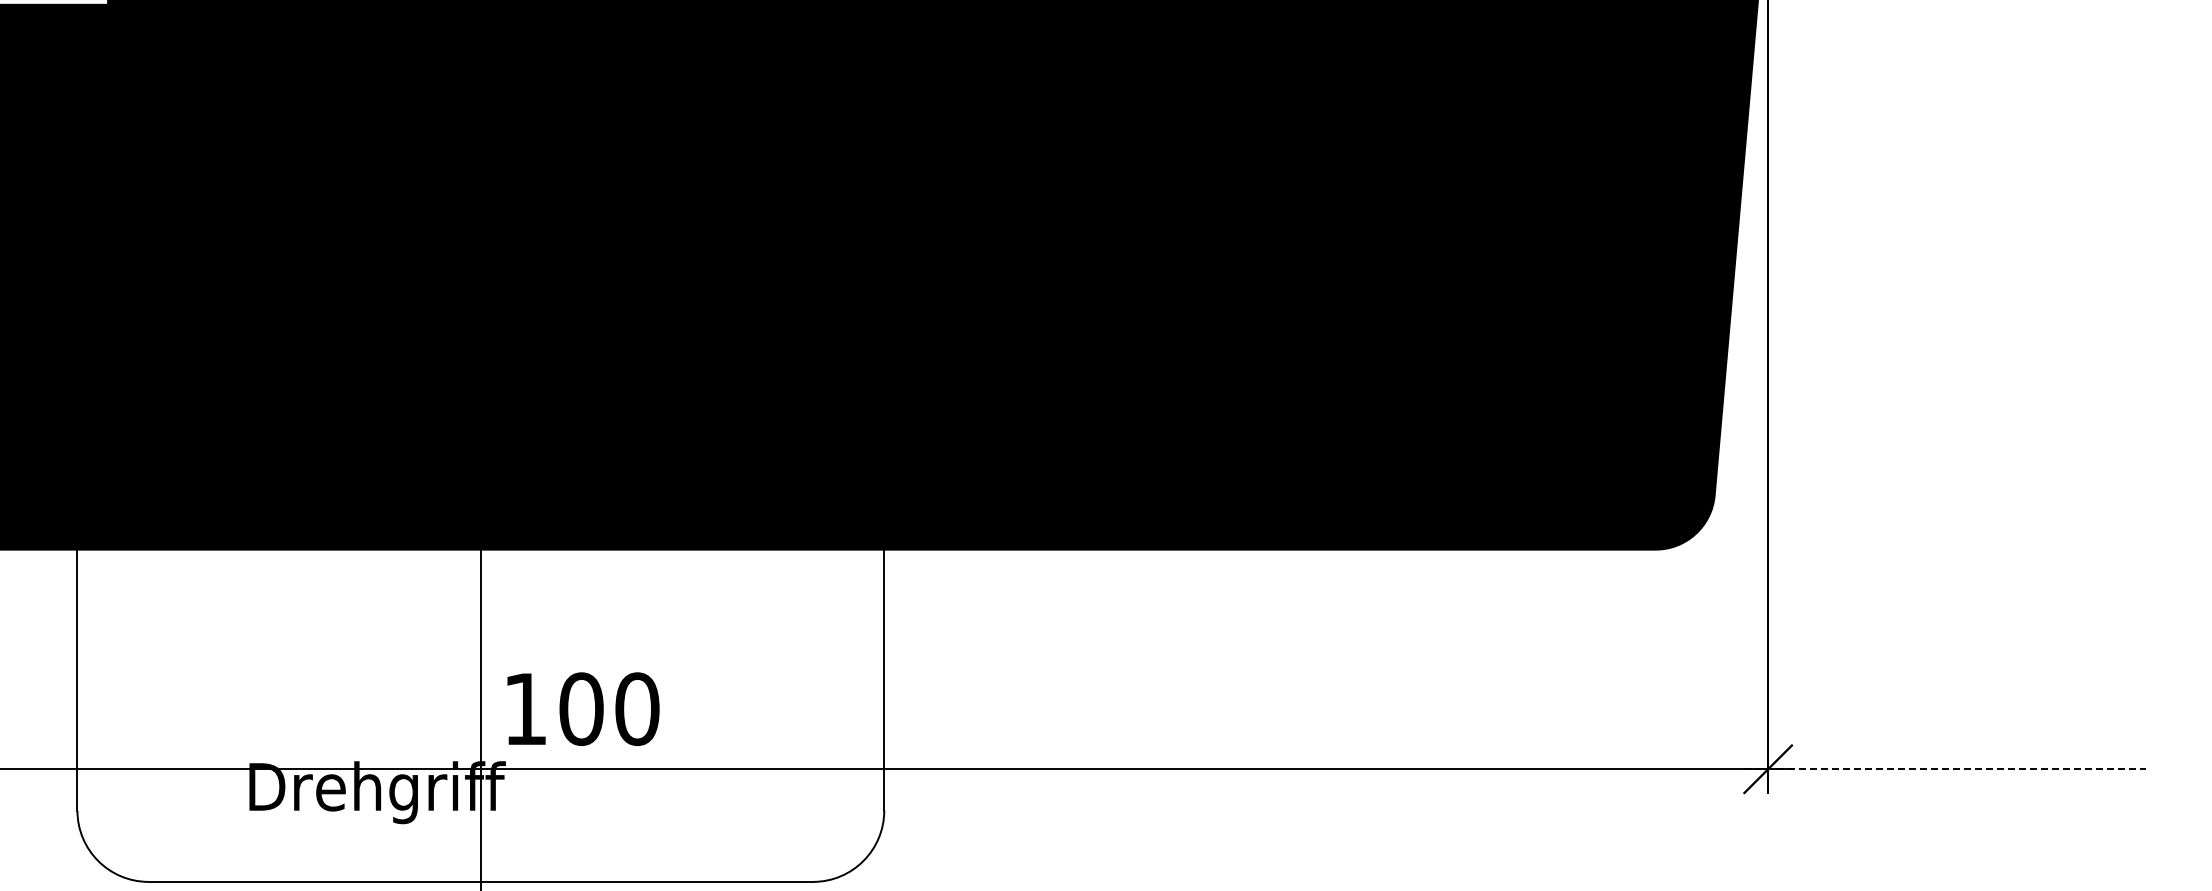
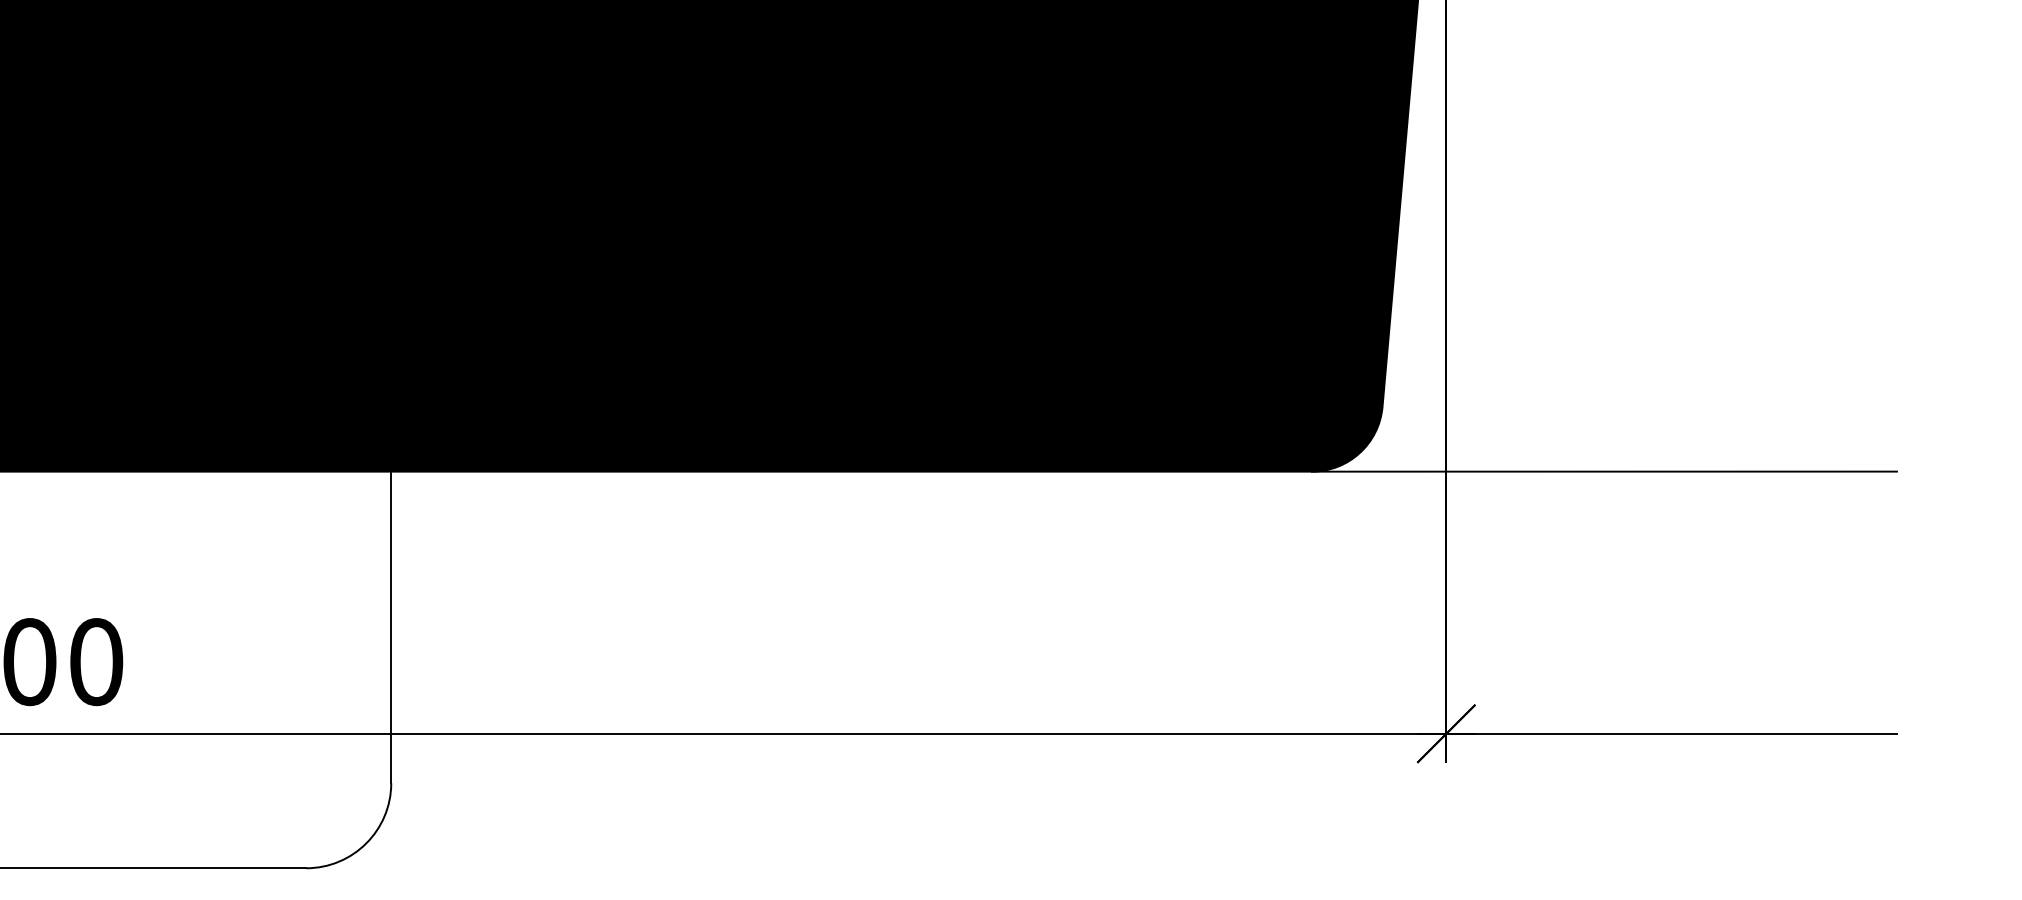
line: (1900, 549) -> (1604, 471), added
line: (1945, 769) -> (1658, 734), dashed -> solid

